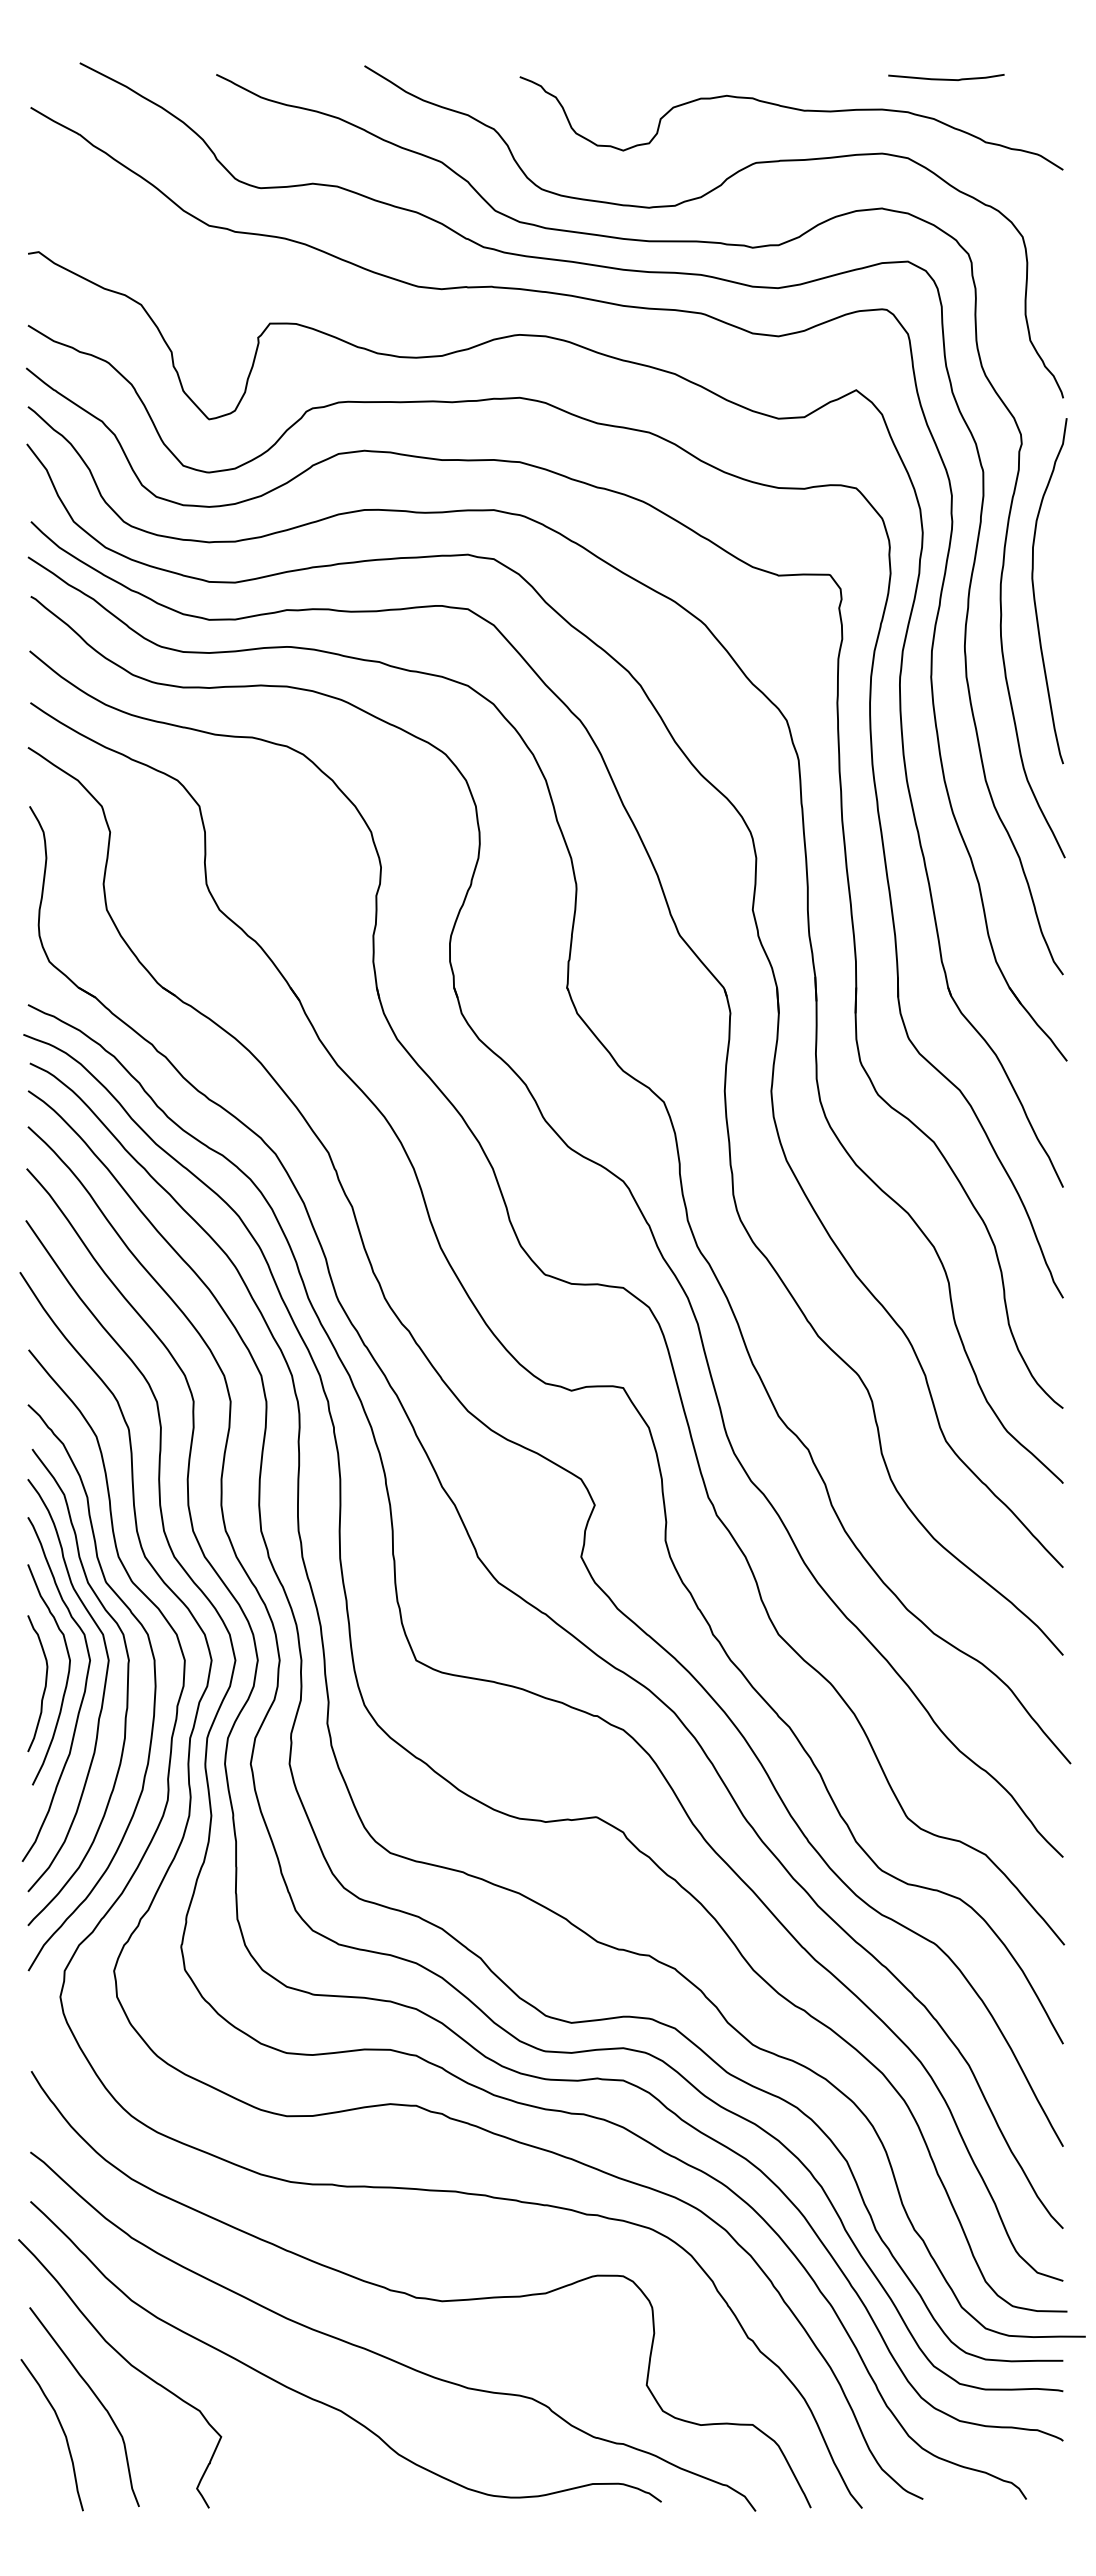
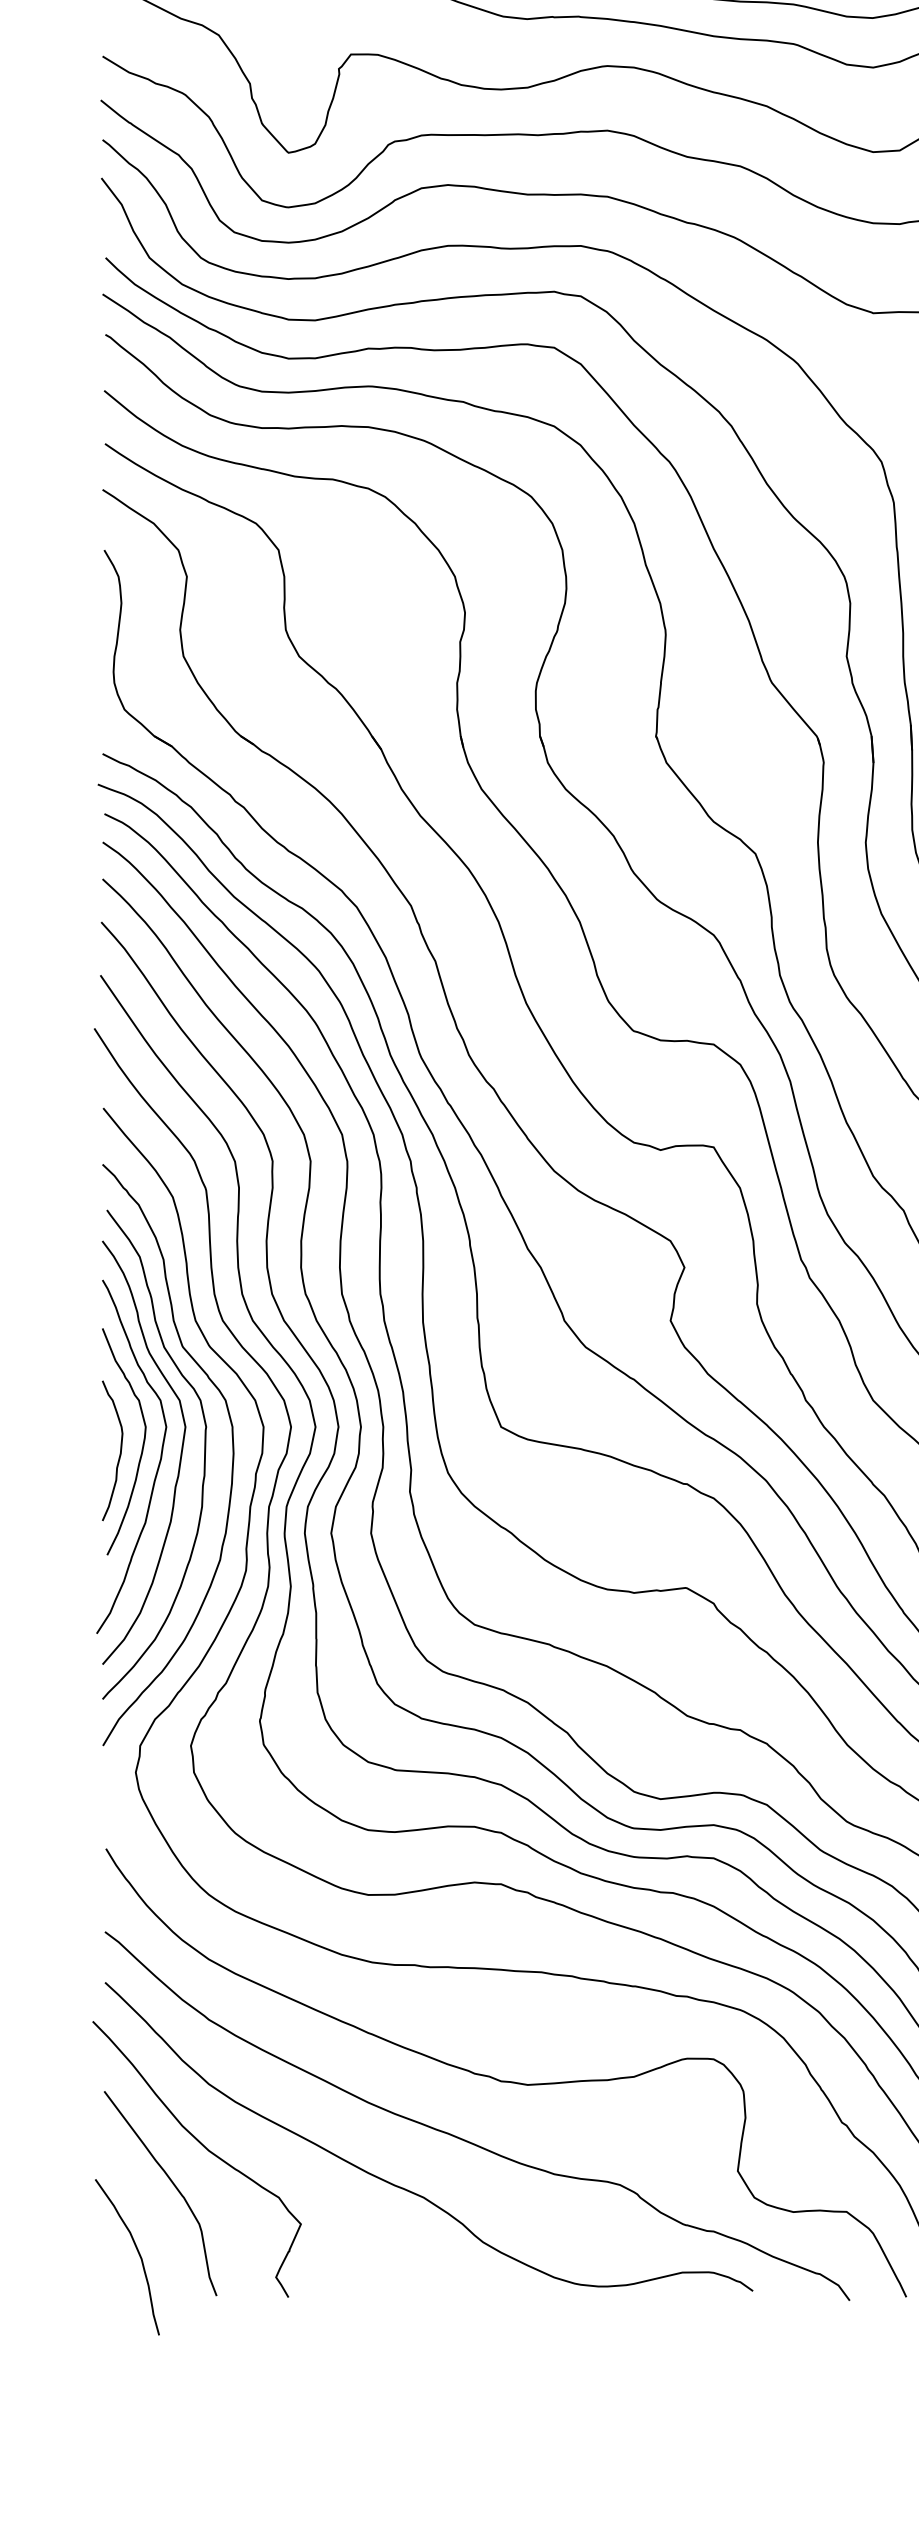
curve: (61, 2429) -> (136, 2251), moved

